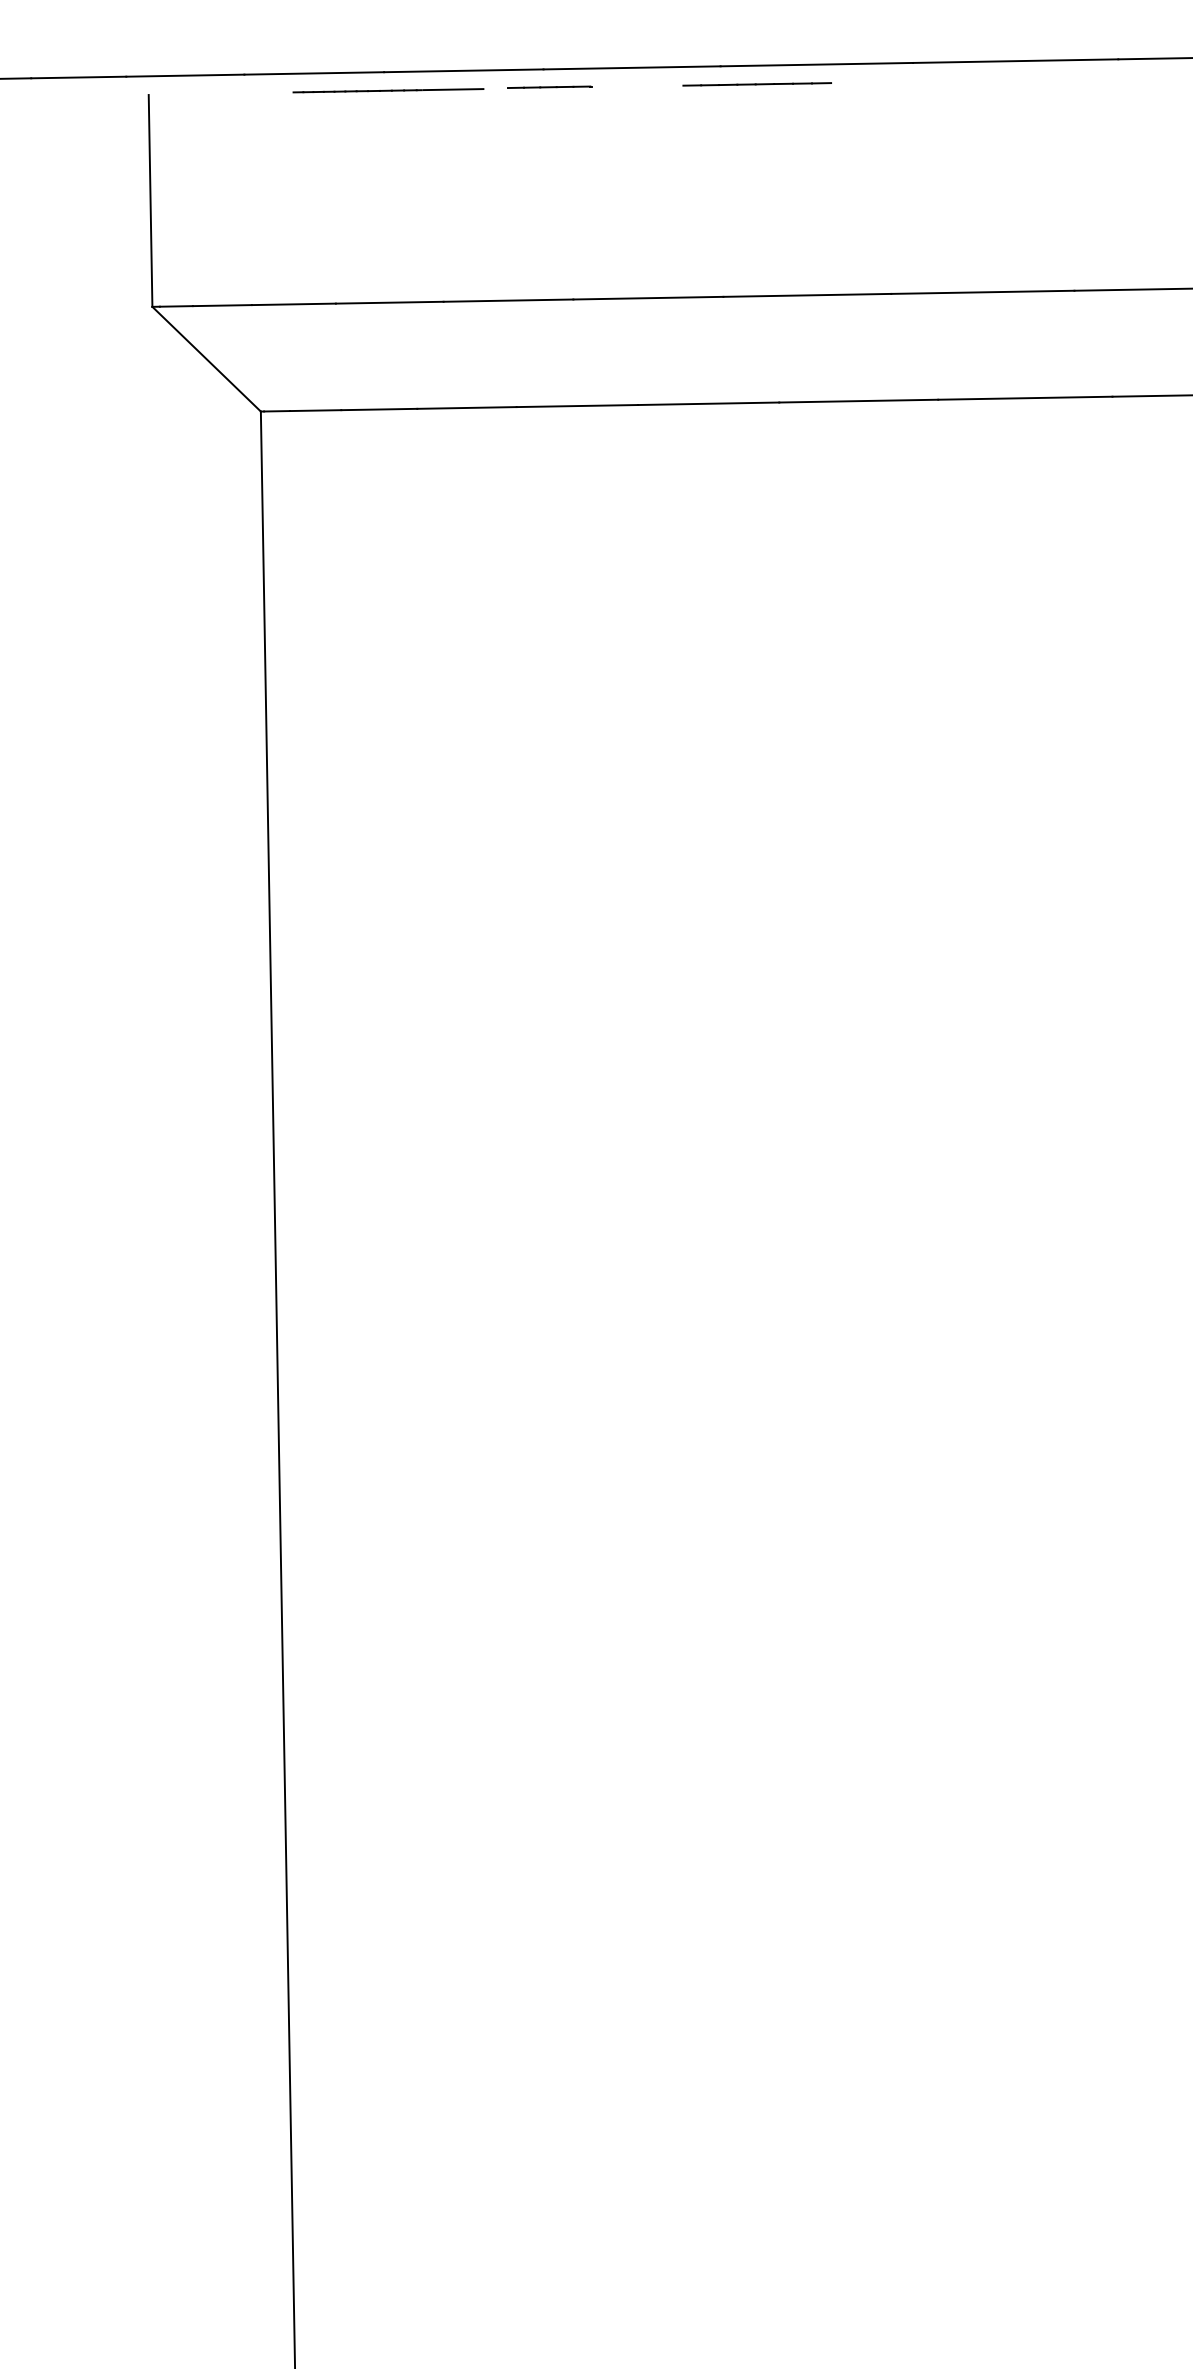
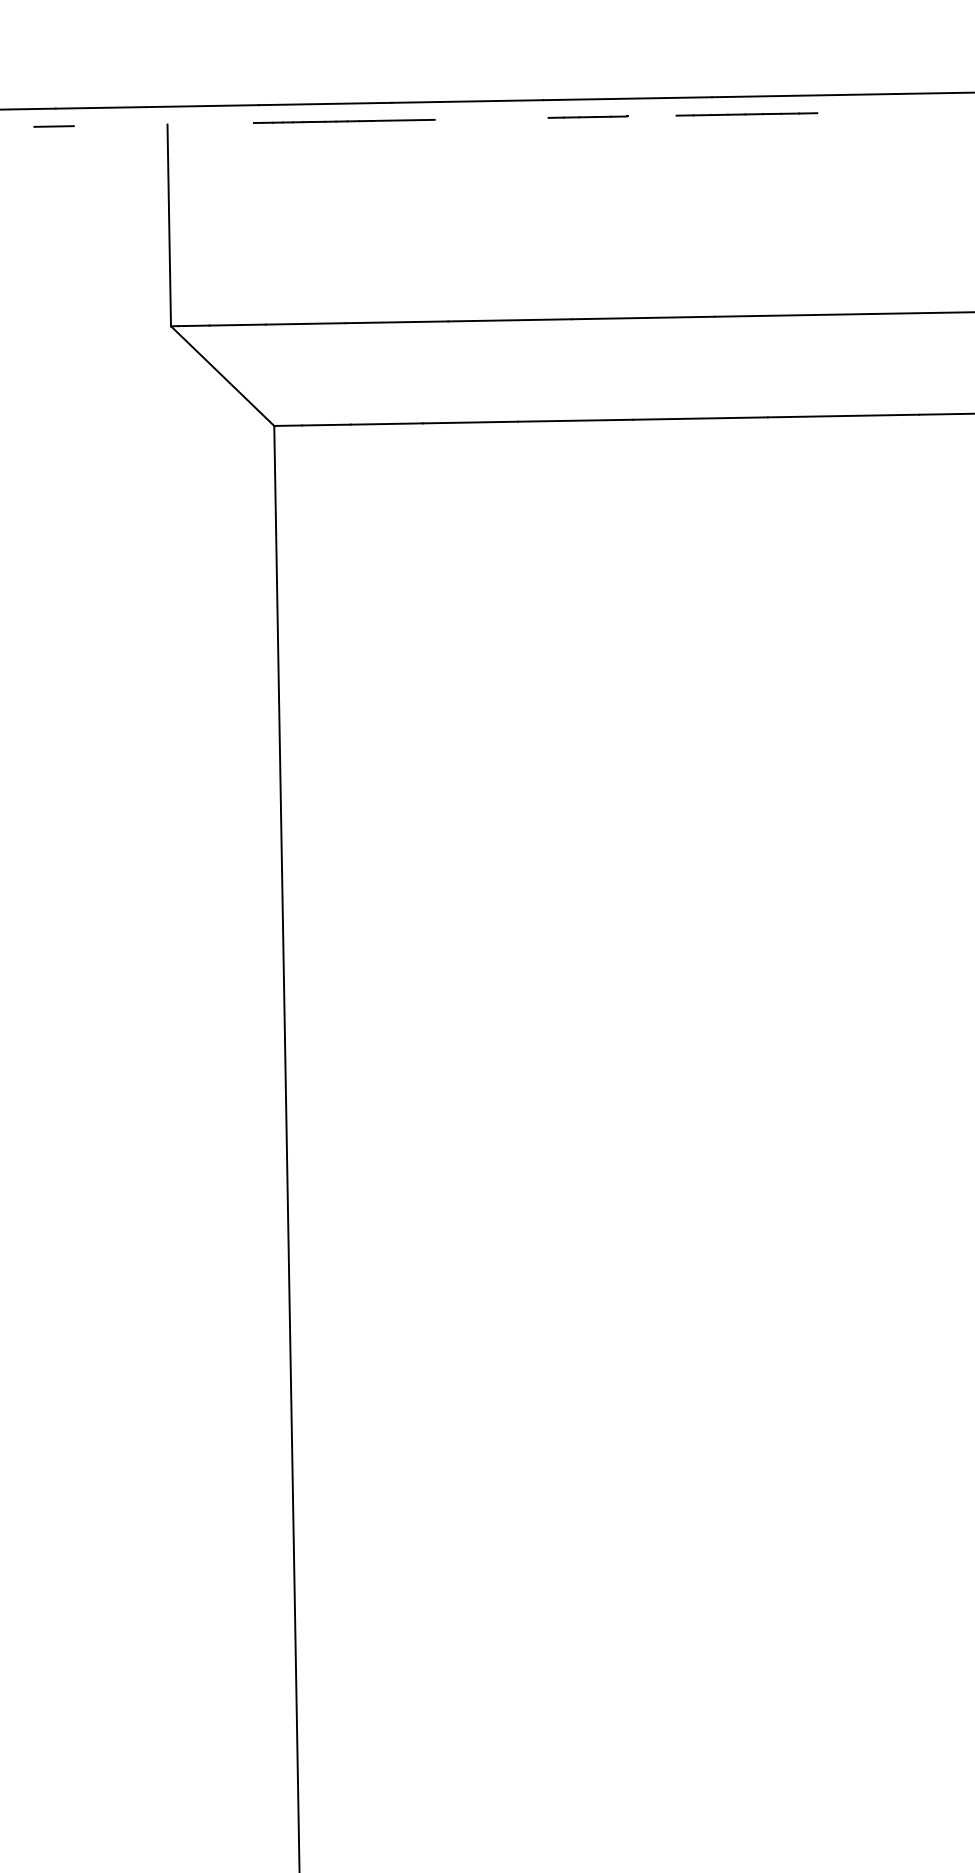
line: (549, 86) -> (588, 116), moved
line: (388, 90) -> (344, 121), moved
line: (29, 96) -> (53, 125), added

